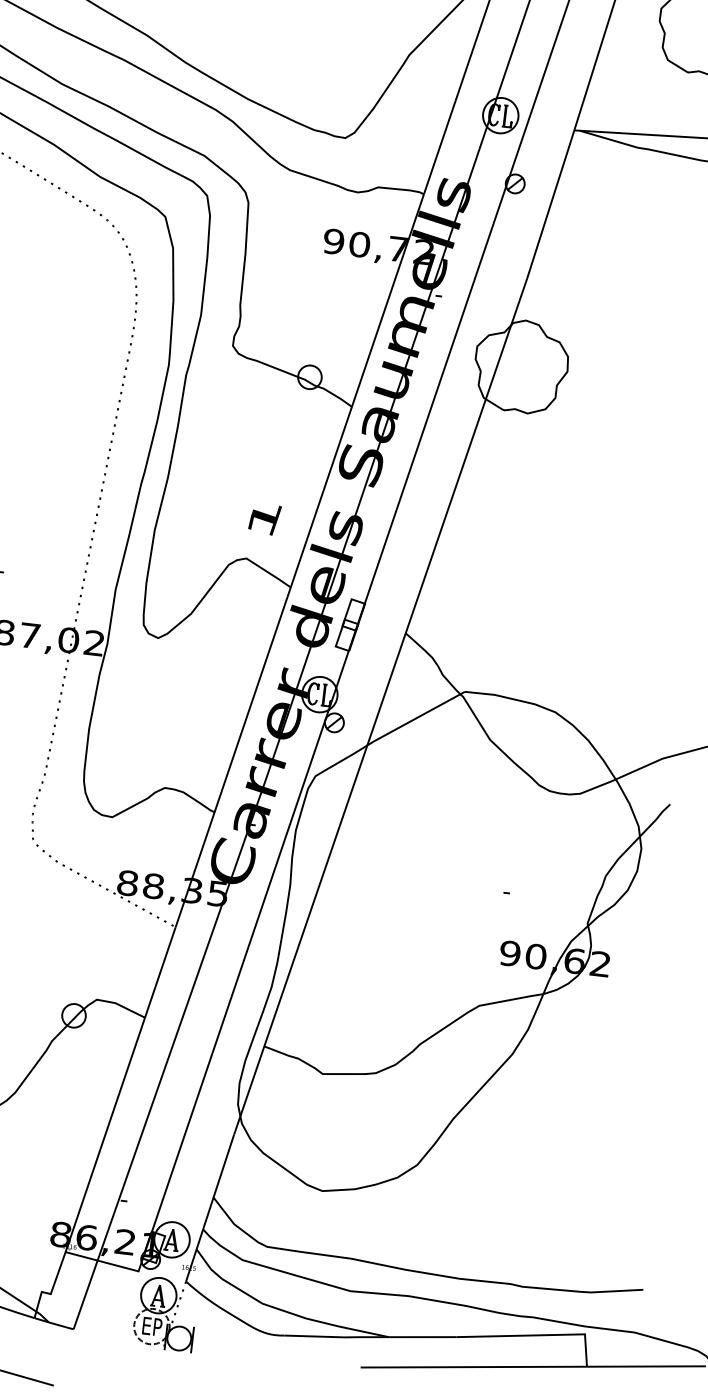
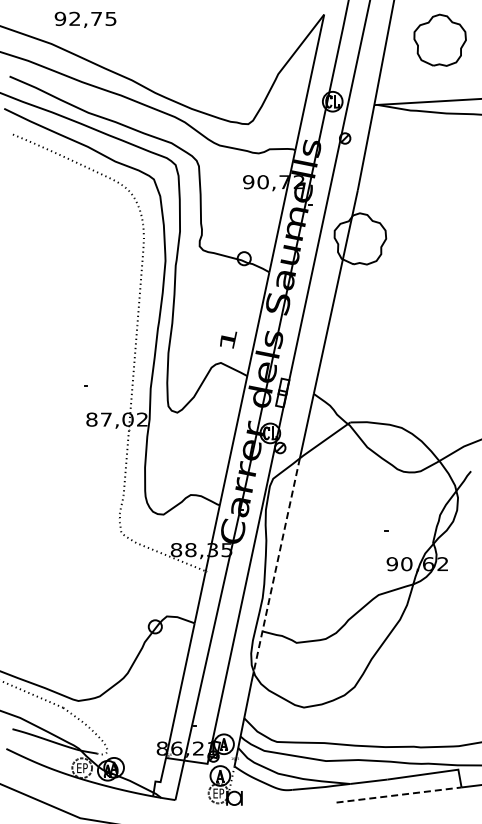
line: (303, 931) -> (276, 565), solid -> dashed
line: (474, 1368) -> (399, 795), solid -> dashed

